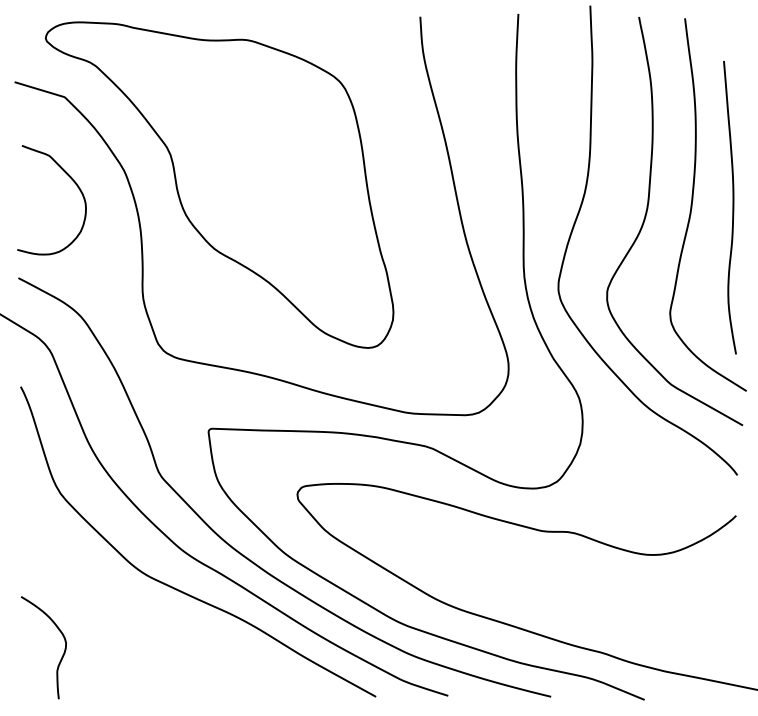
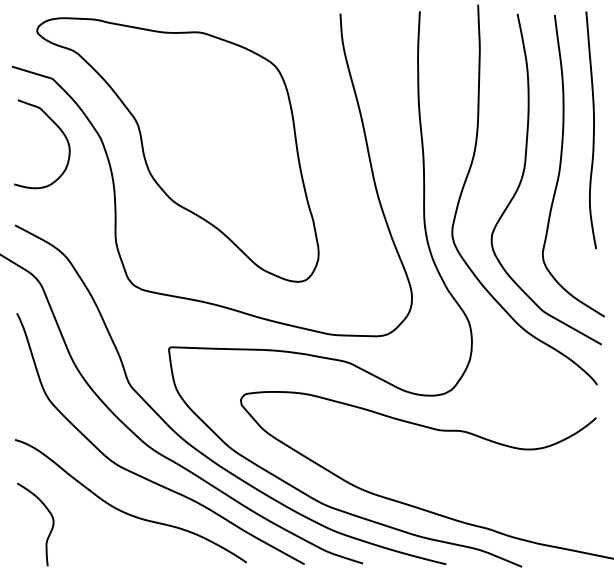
curve: (75, 185) -> (61, 132), moved
curve: (732, 207) -> (593, 130), moved
curve: (157, 632) -> (127, 512), added

